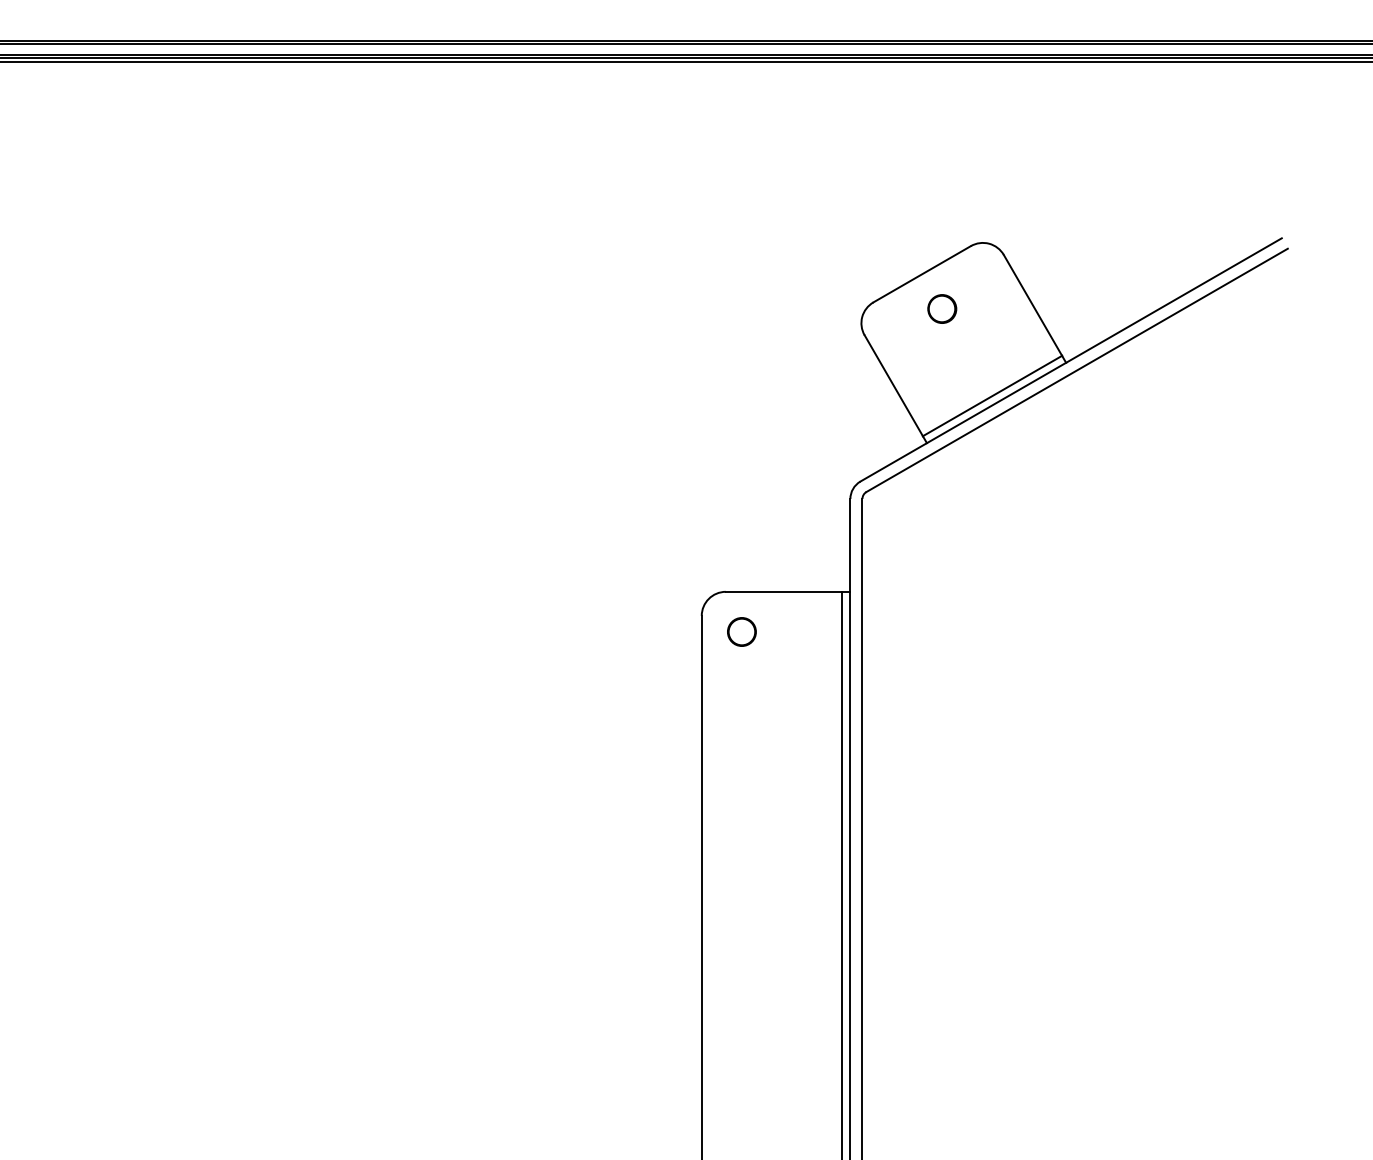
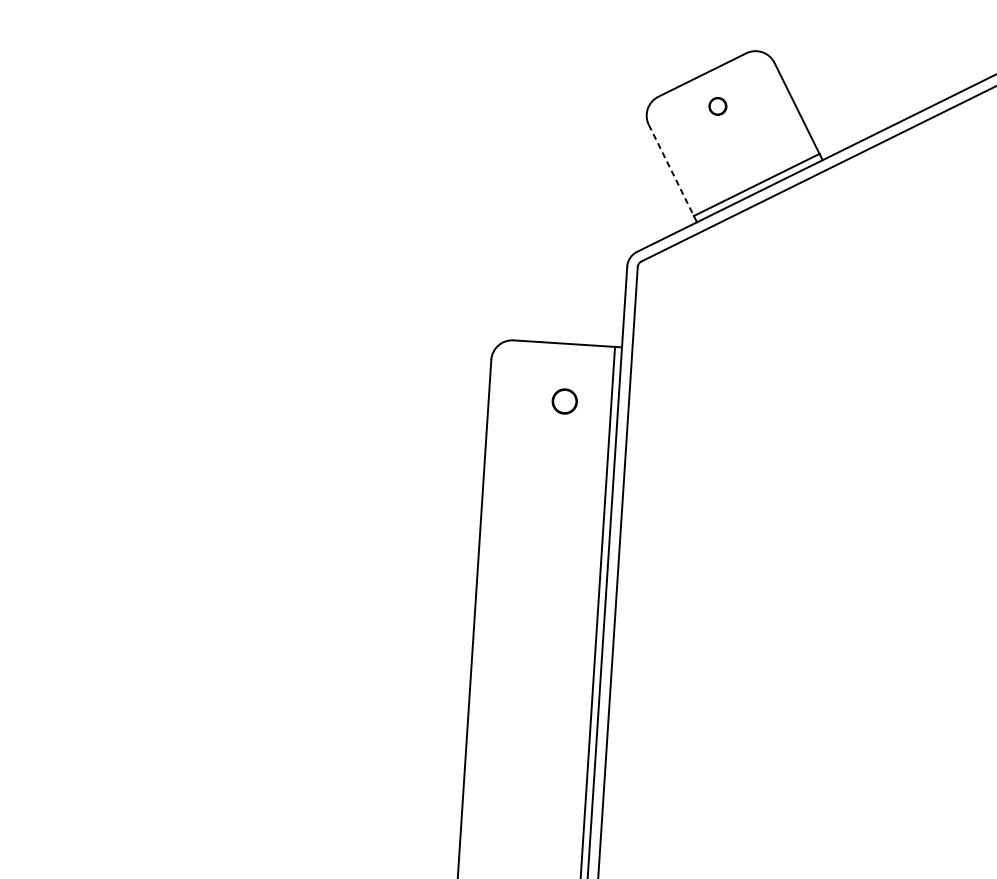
part: (942, 308) -> (718, 105), size x0.7
line: (894, 386) -> (671, 171), solid -> dashed
part: (741, 631) -> (564, 401), moved

